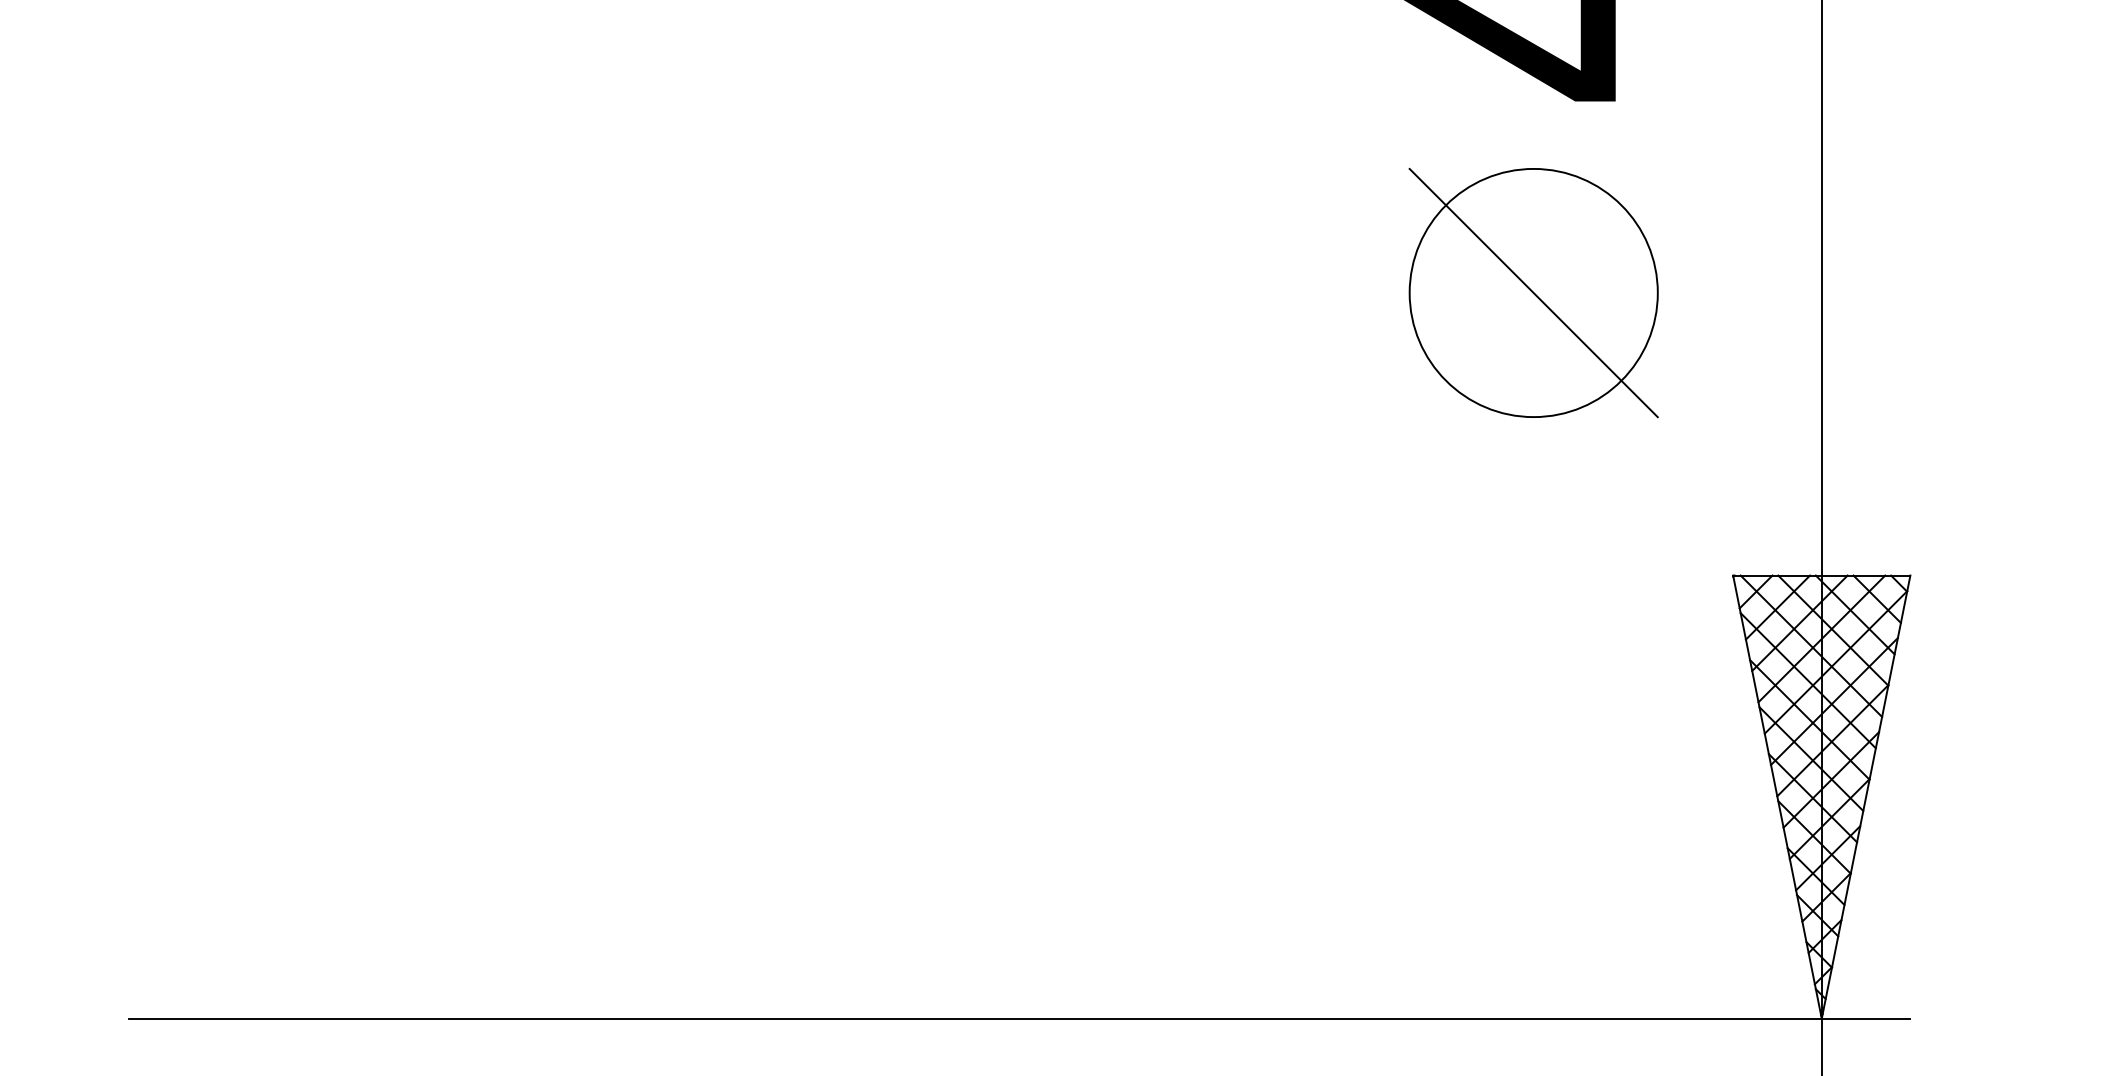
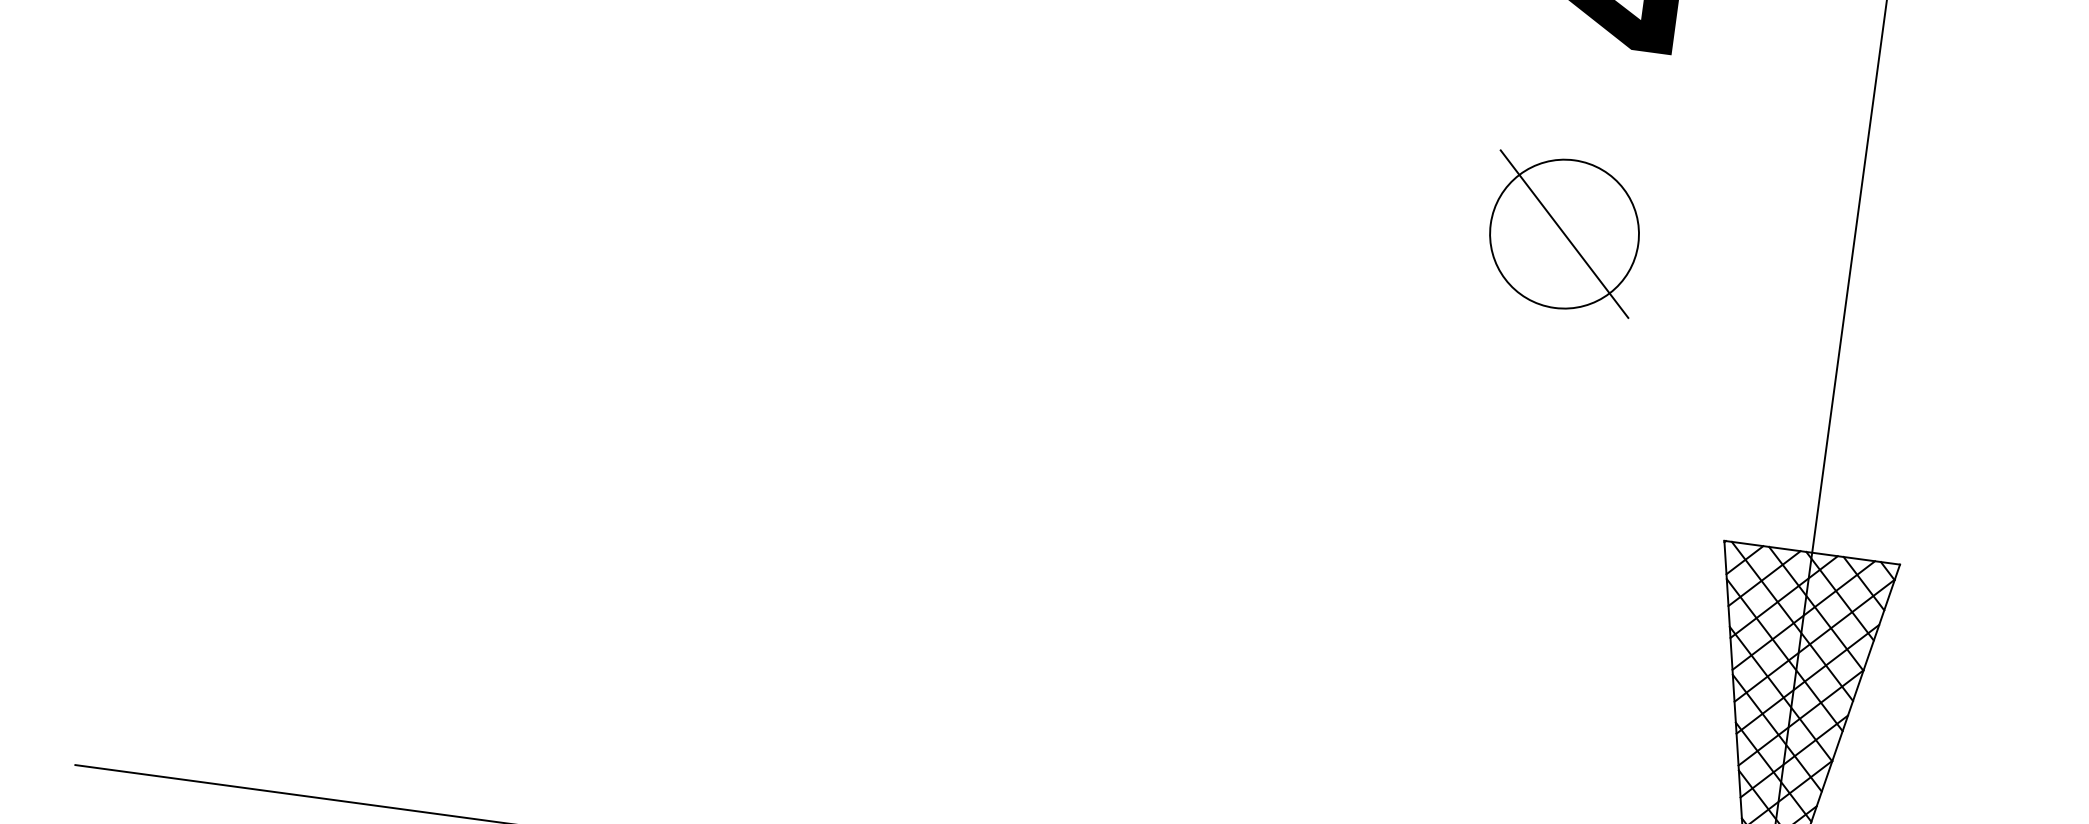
part: (1533, 292) -> (1564, 233), size x0.6

